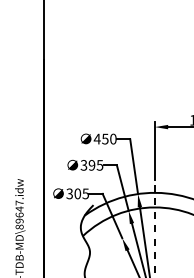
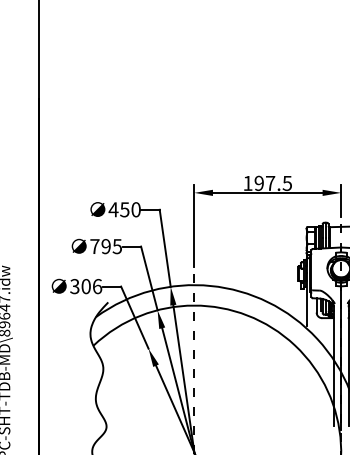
text: (83, 165) -> (94, 246), 395 -> 795
text: (85, 193) -> (97, 286), 305 -> 306

